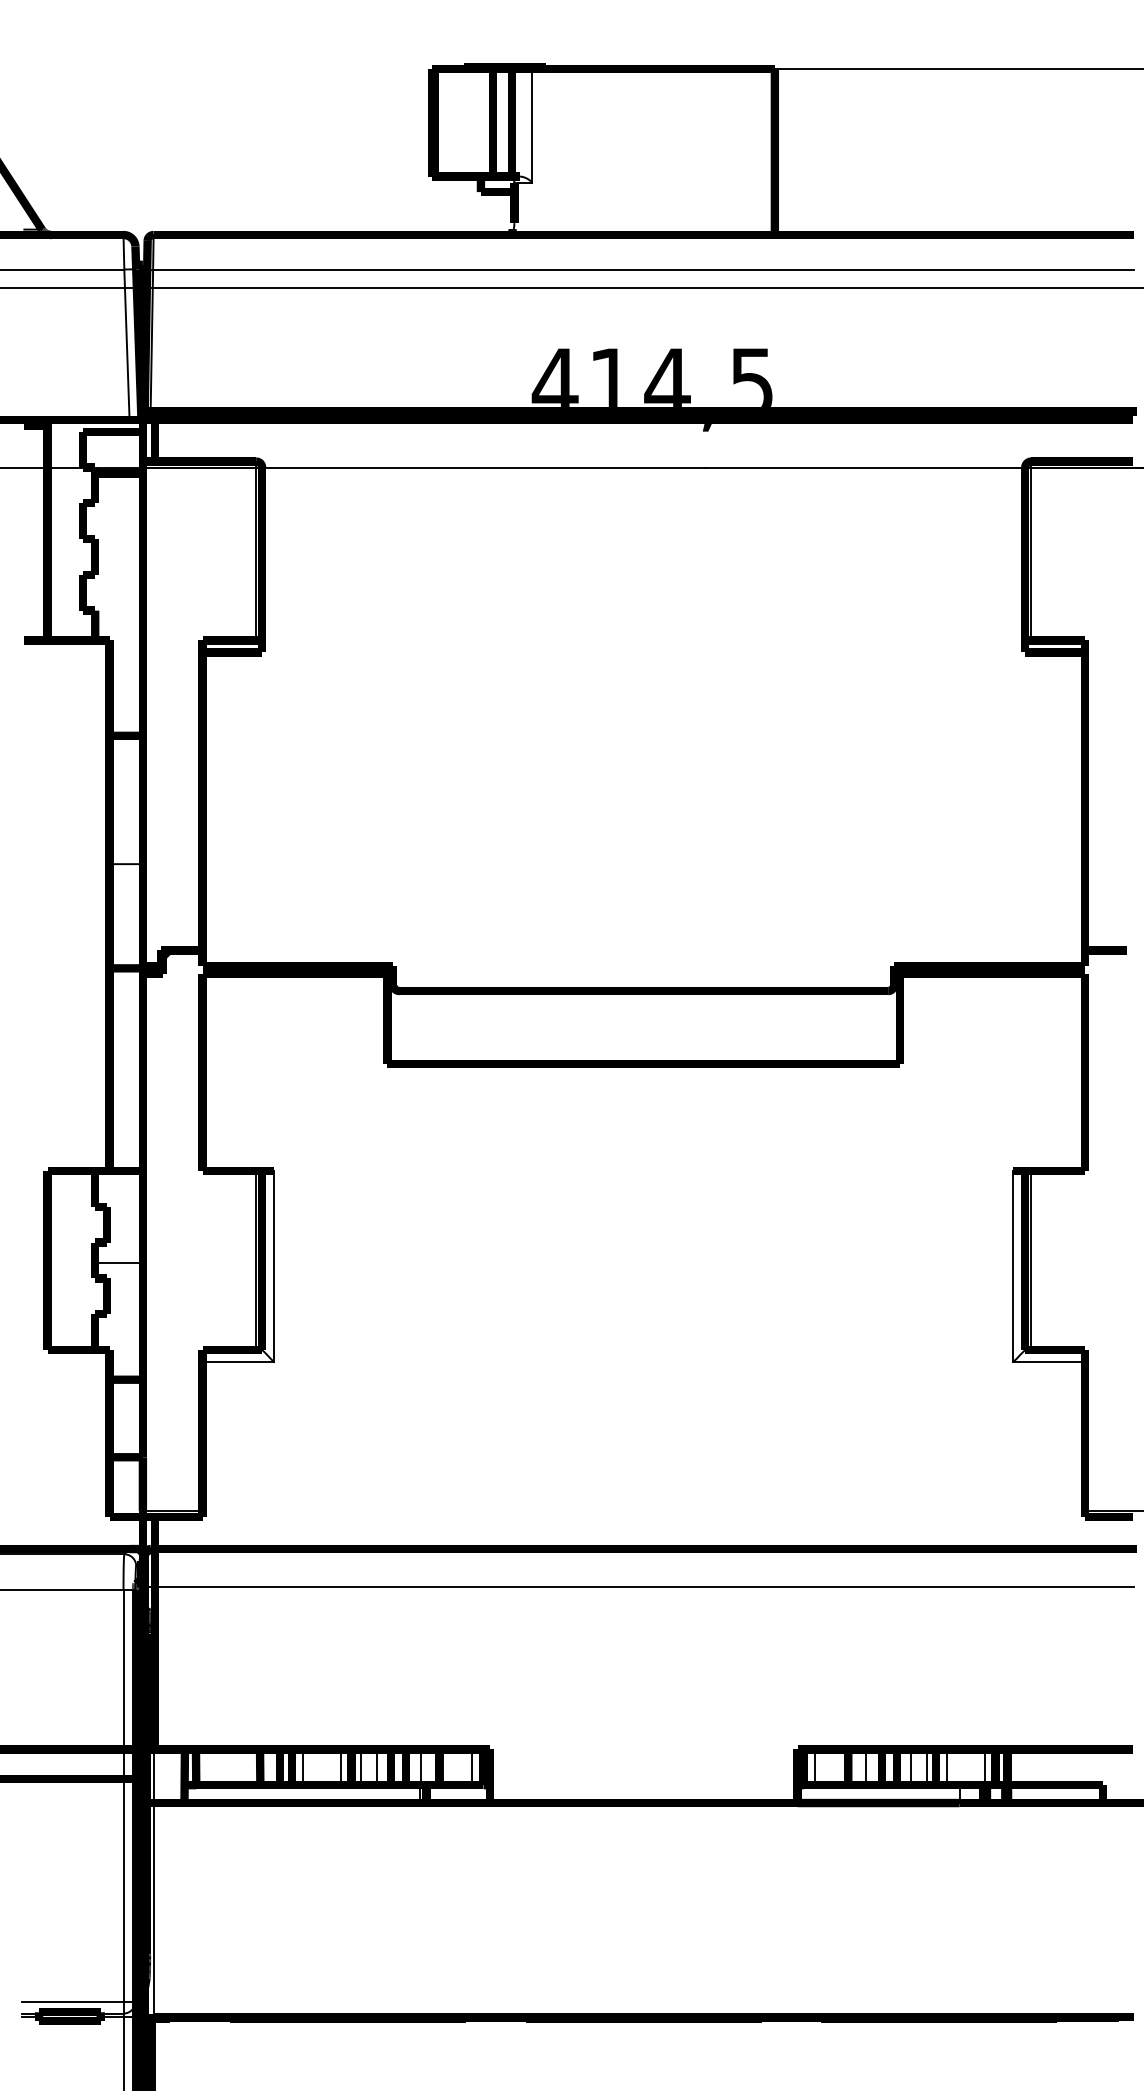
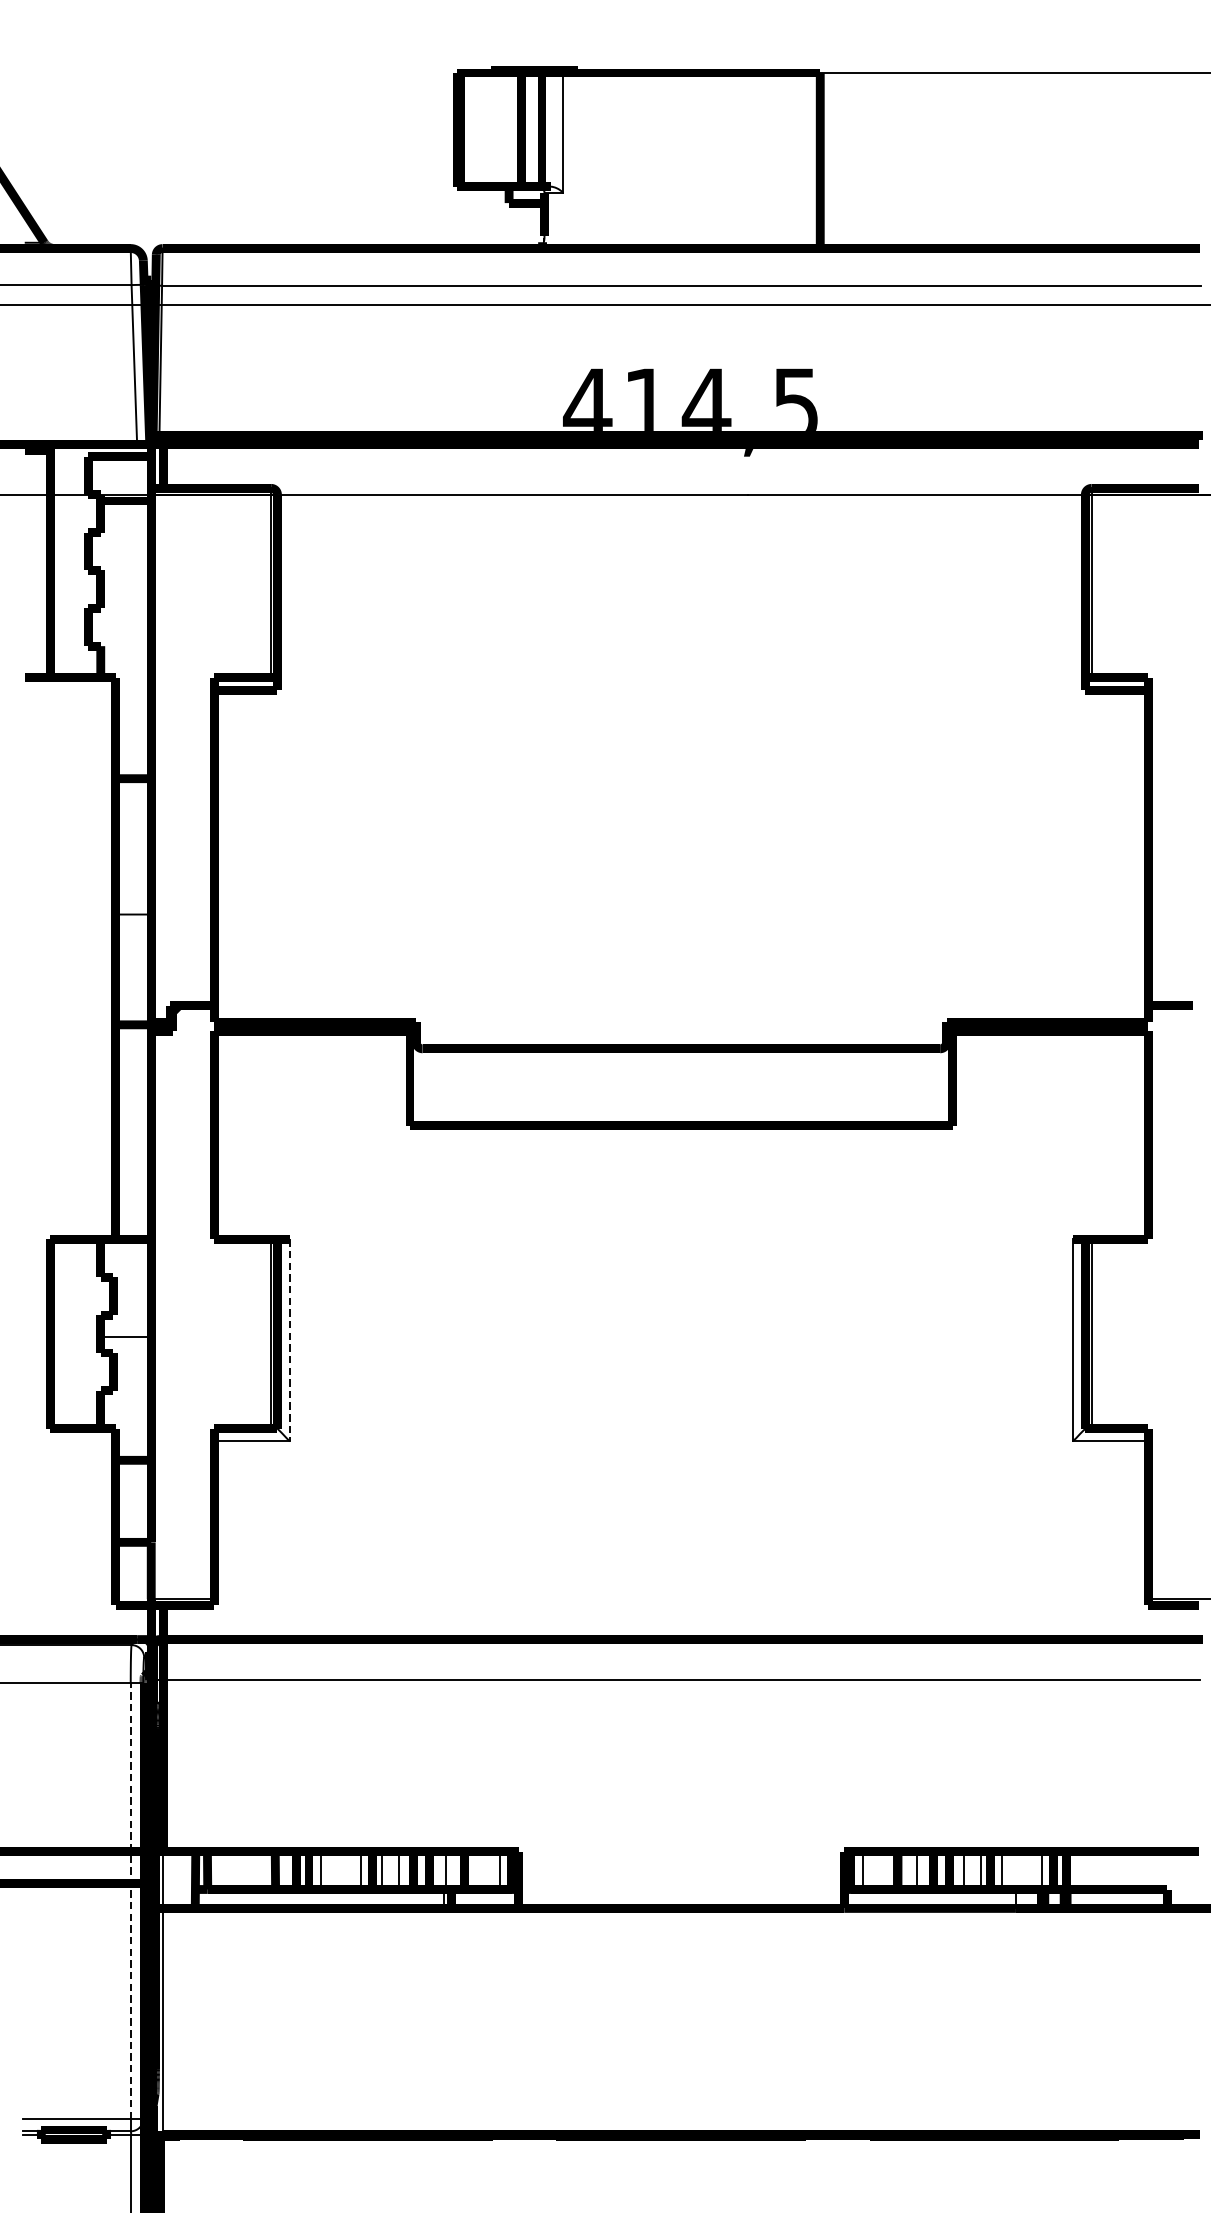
line: (274, 1266) -> (290, 1340), solid -> dashed
line: (123, 1796) -> (130, 1901), solid -> dashed

